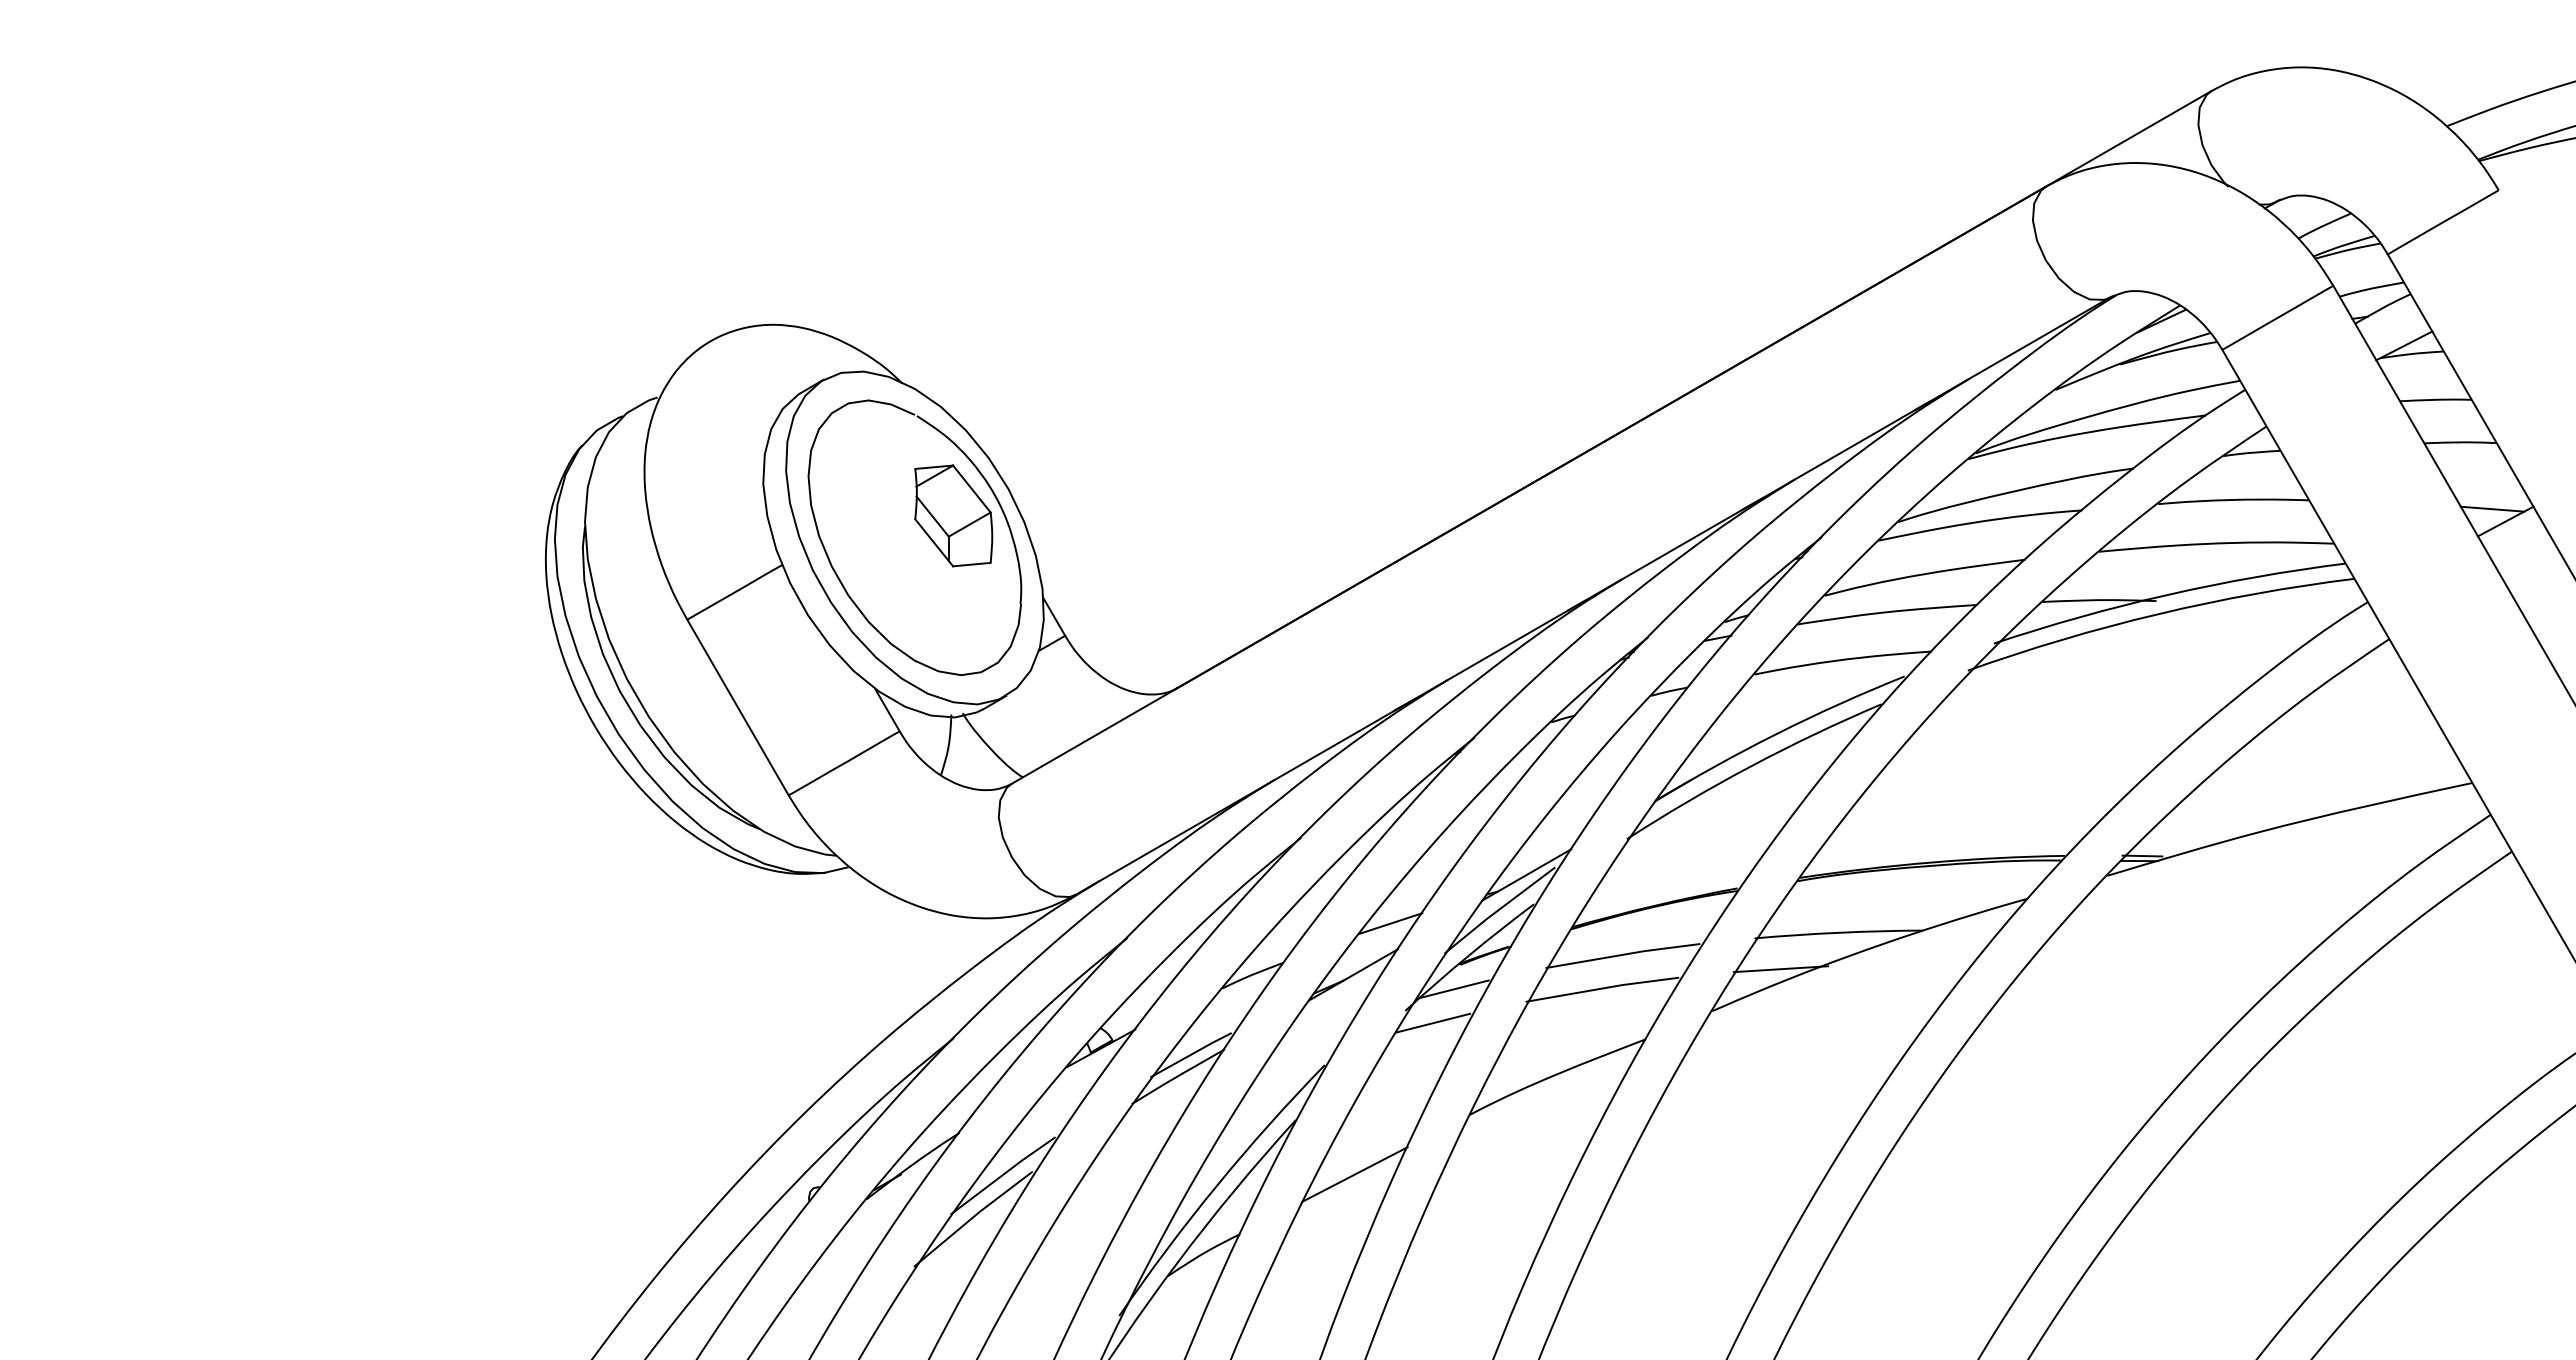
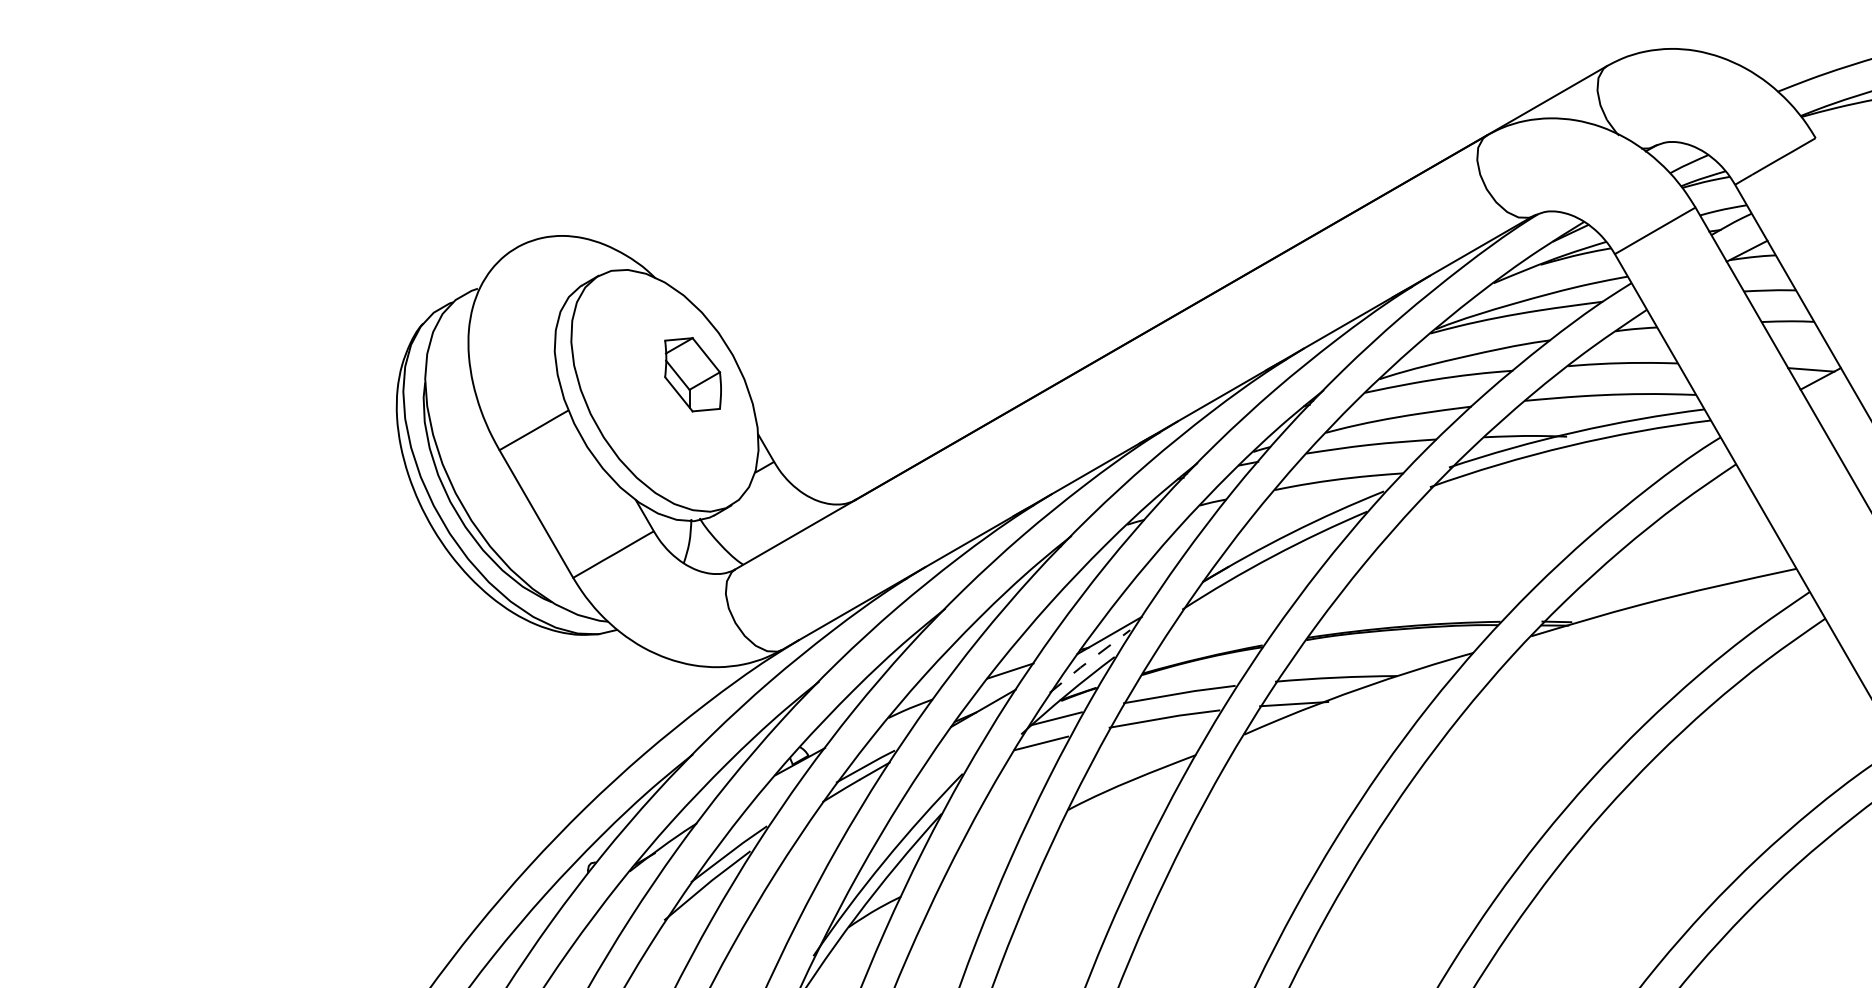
part: (842, 582) -> (612, 423), removed
line: (1498, 910) -> (1088, 661), solid -> dashed
line: (1354, 1174) -> (984, 853), removed

